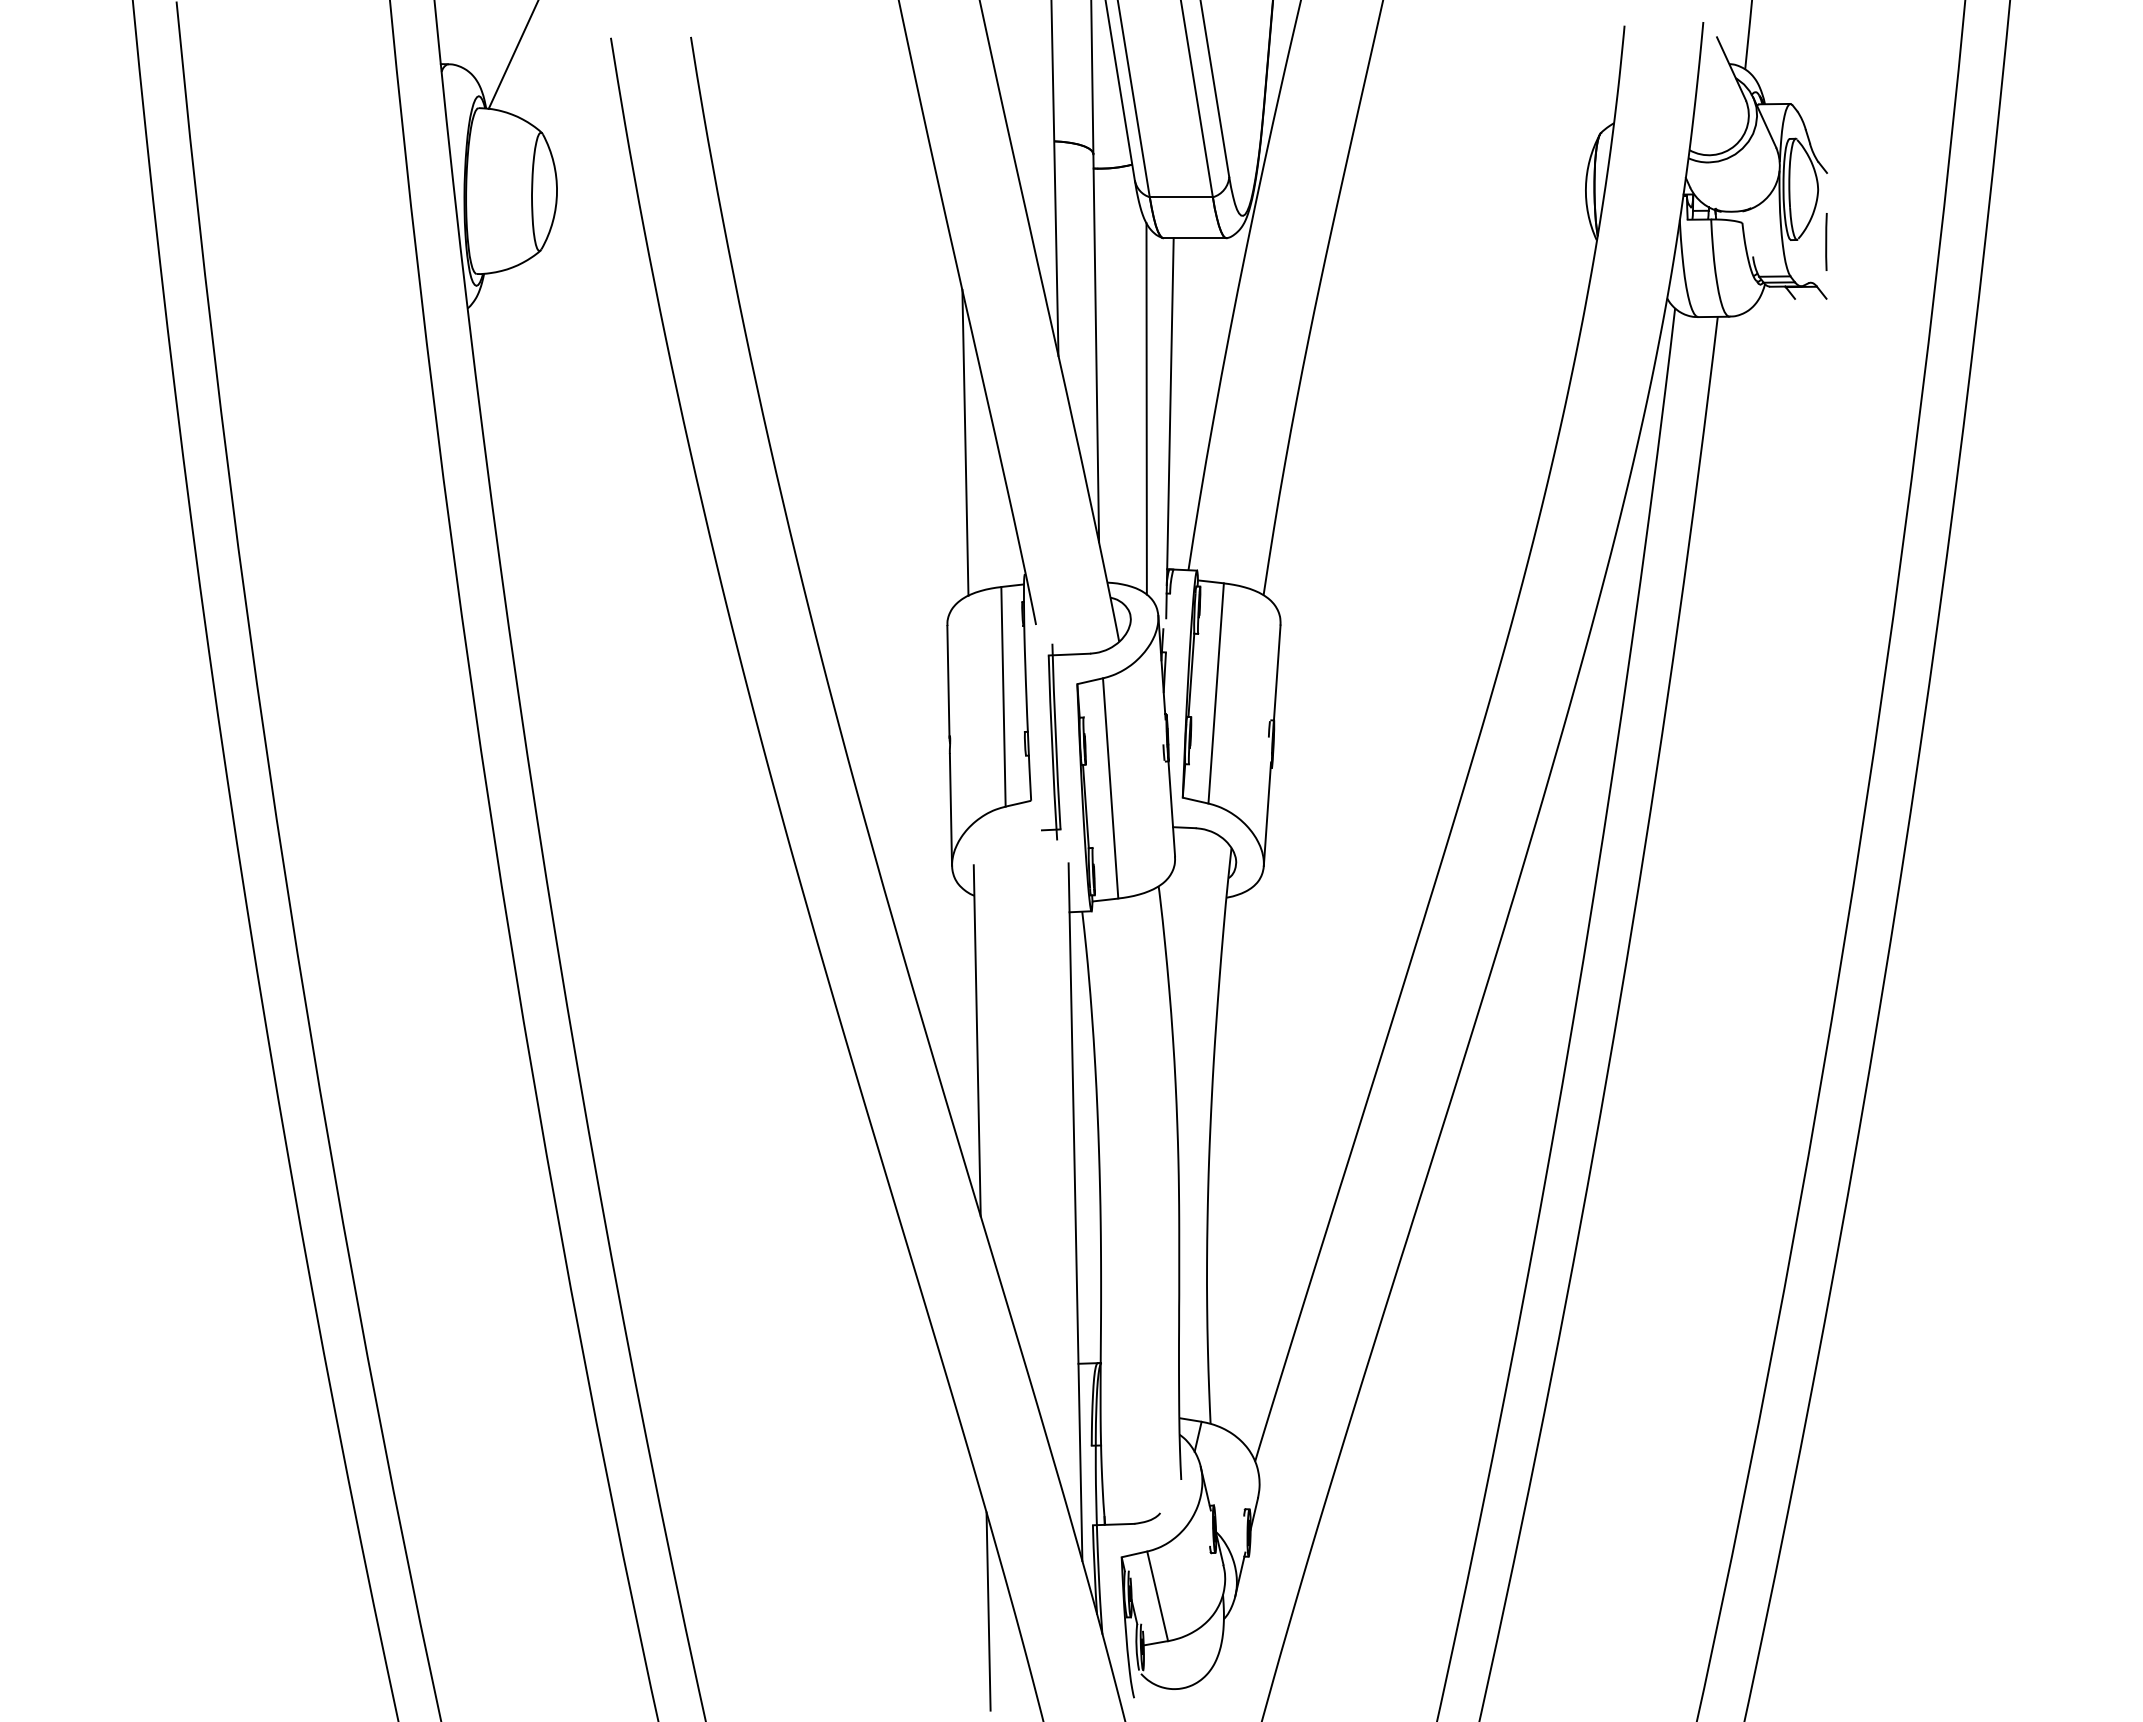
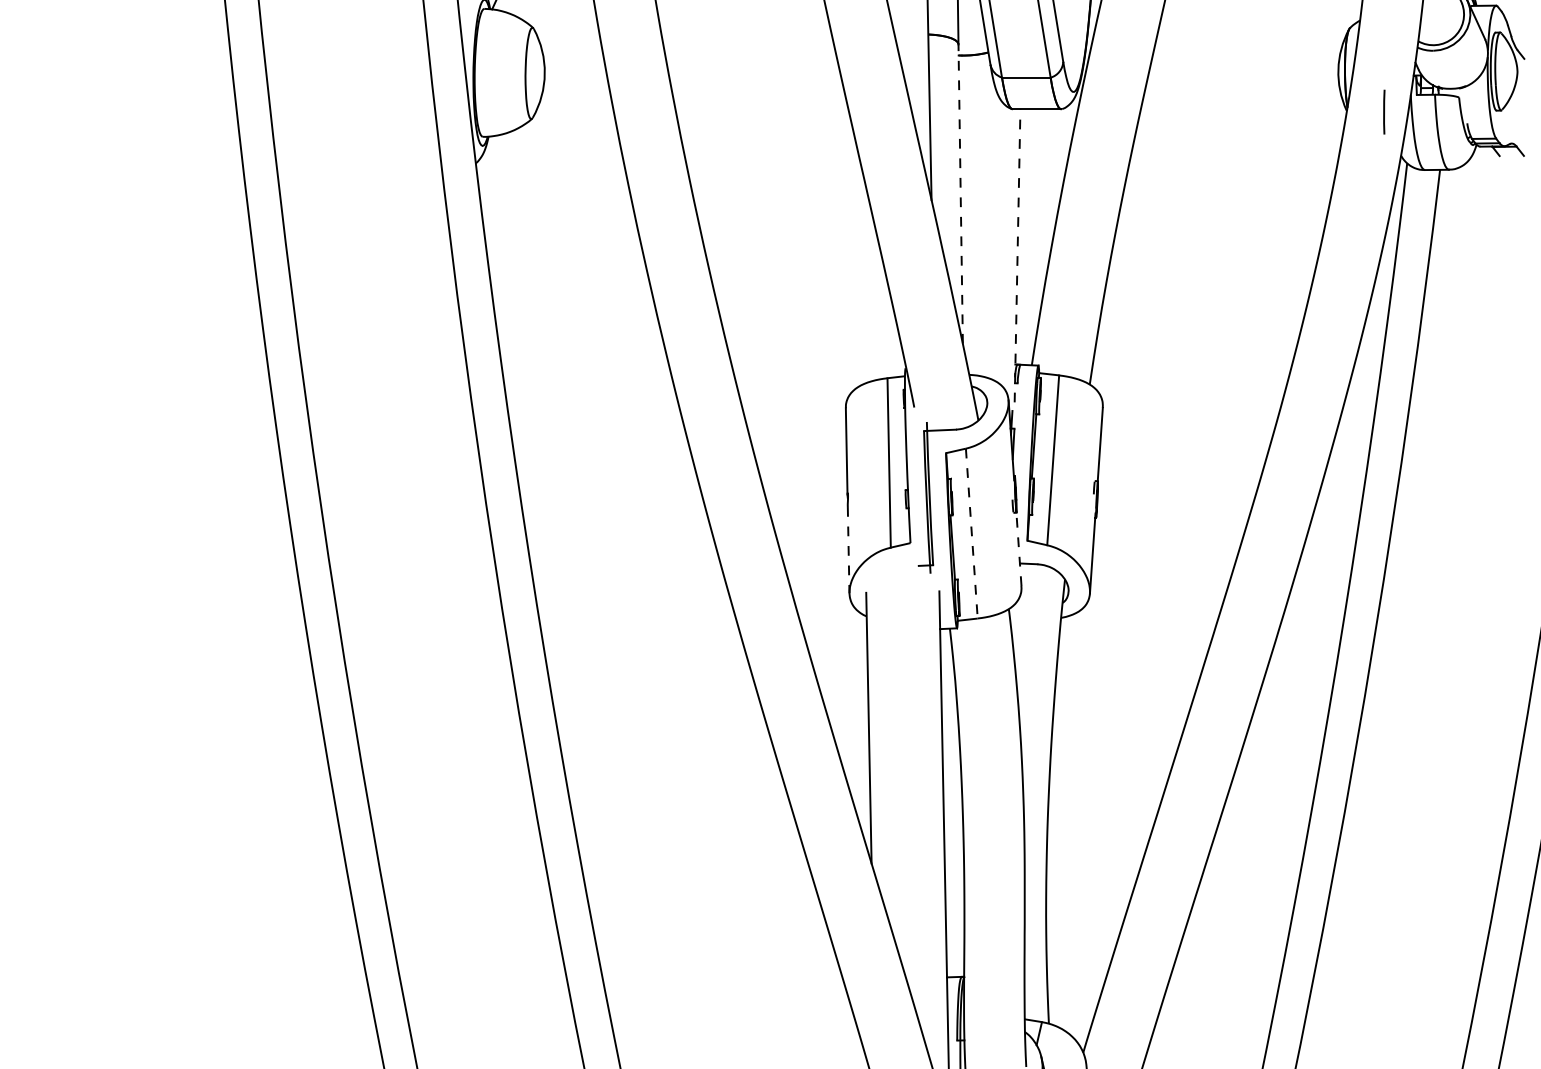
line: (1826, 241) -> (1384, 111), moved
line: (1096, 348) -> (960, 194), solid -> dashed
line: (1146, 408) -> (999, 240), removed
line: (1169, 427) -> (1017, 255), solid -> dashed
line: (965, 442) -> (859, 266), removed
line: (1110, 788) -> (971, 533), solid -> dashed
line: (1171, 808) -> (1018, 549), solid -> dashed
line: (950, 809) -> (848, 549), solid -> dashed

